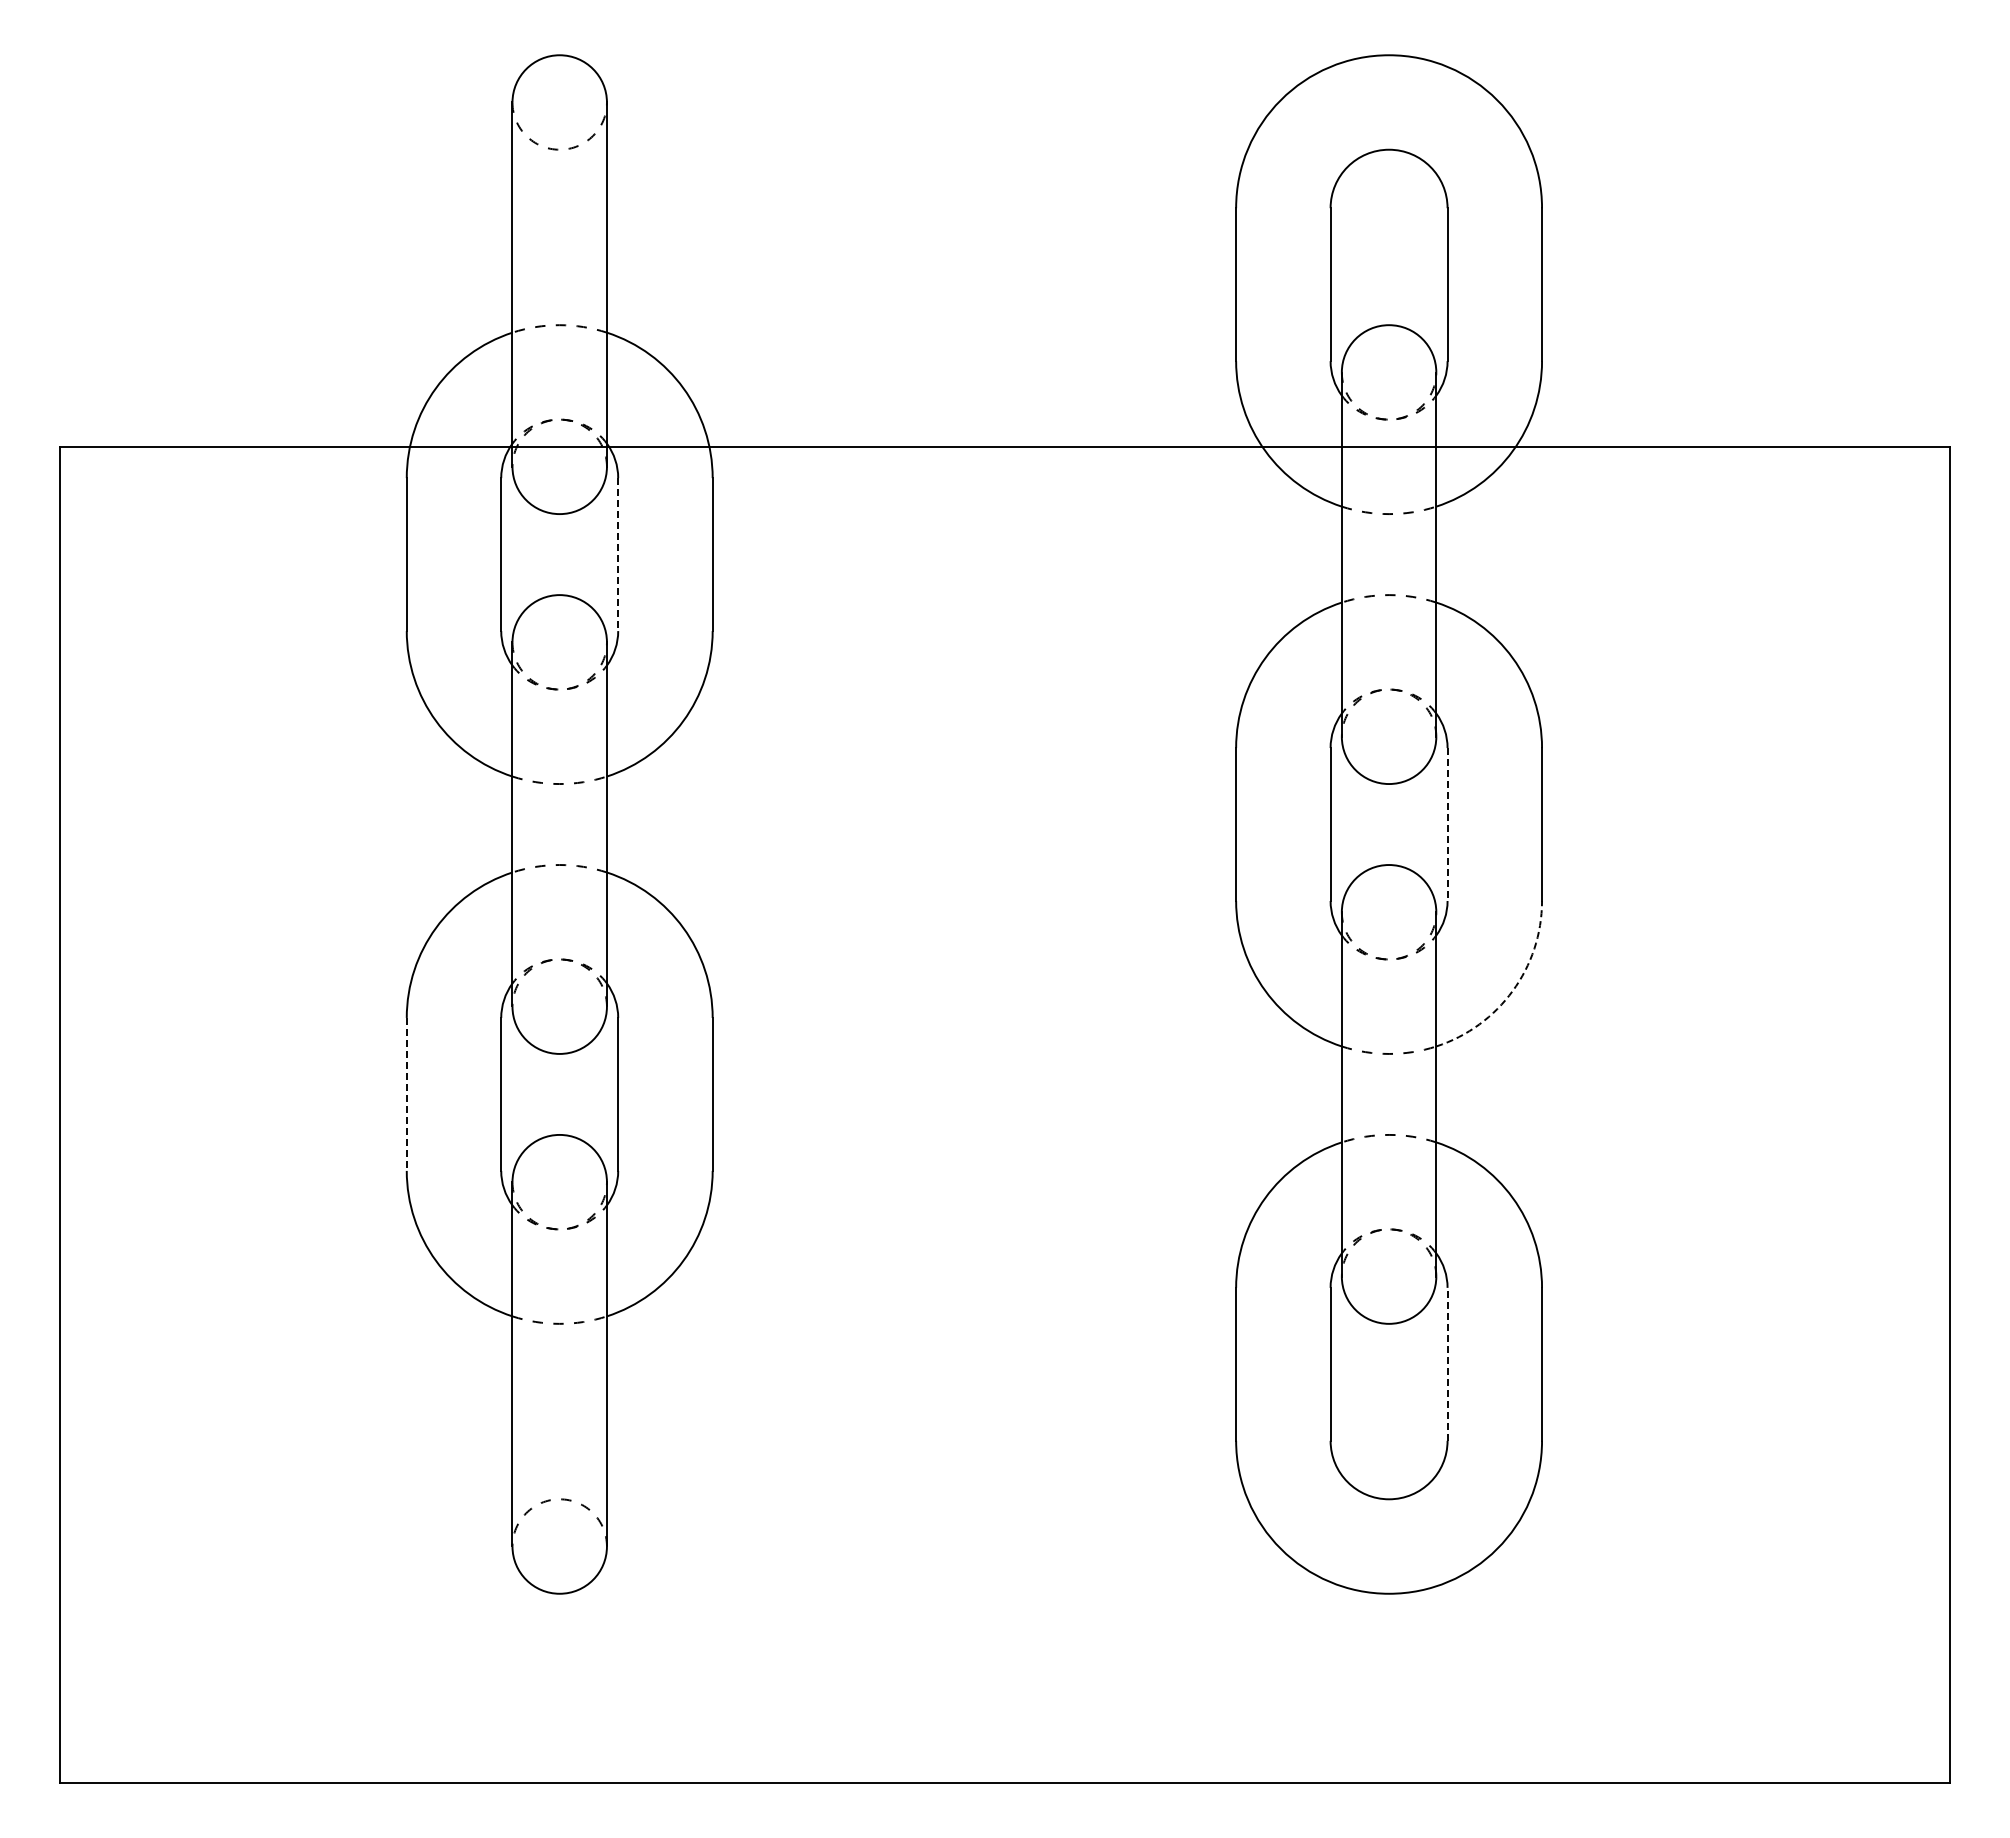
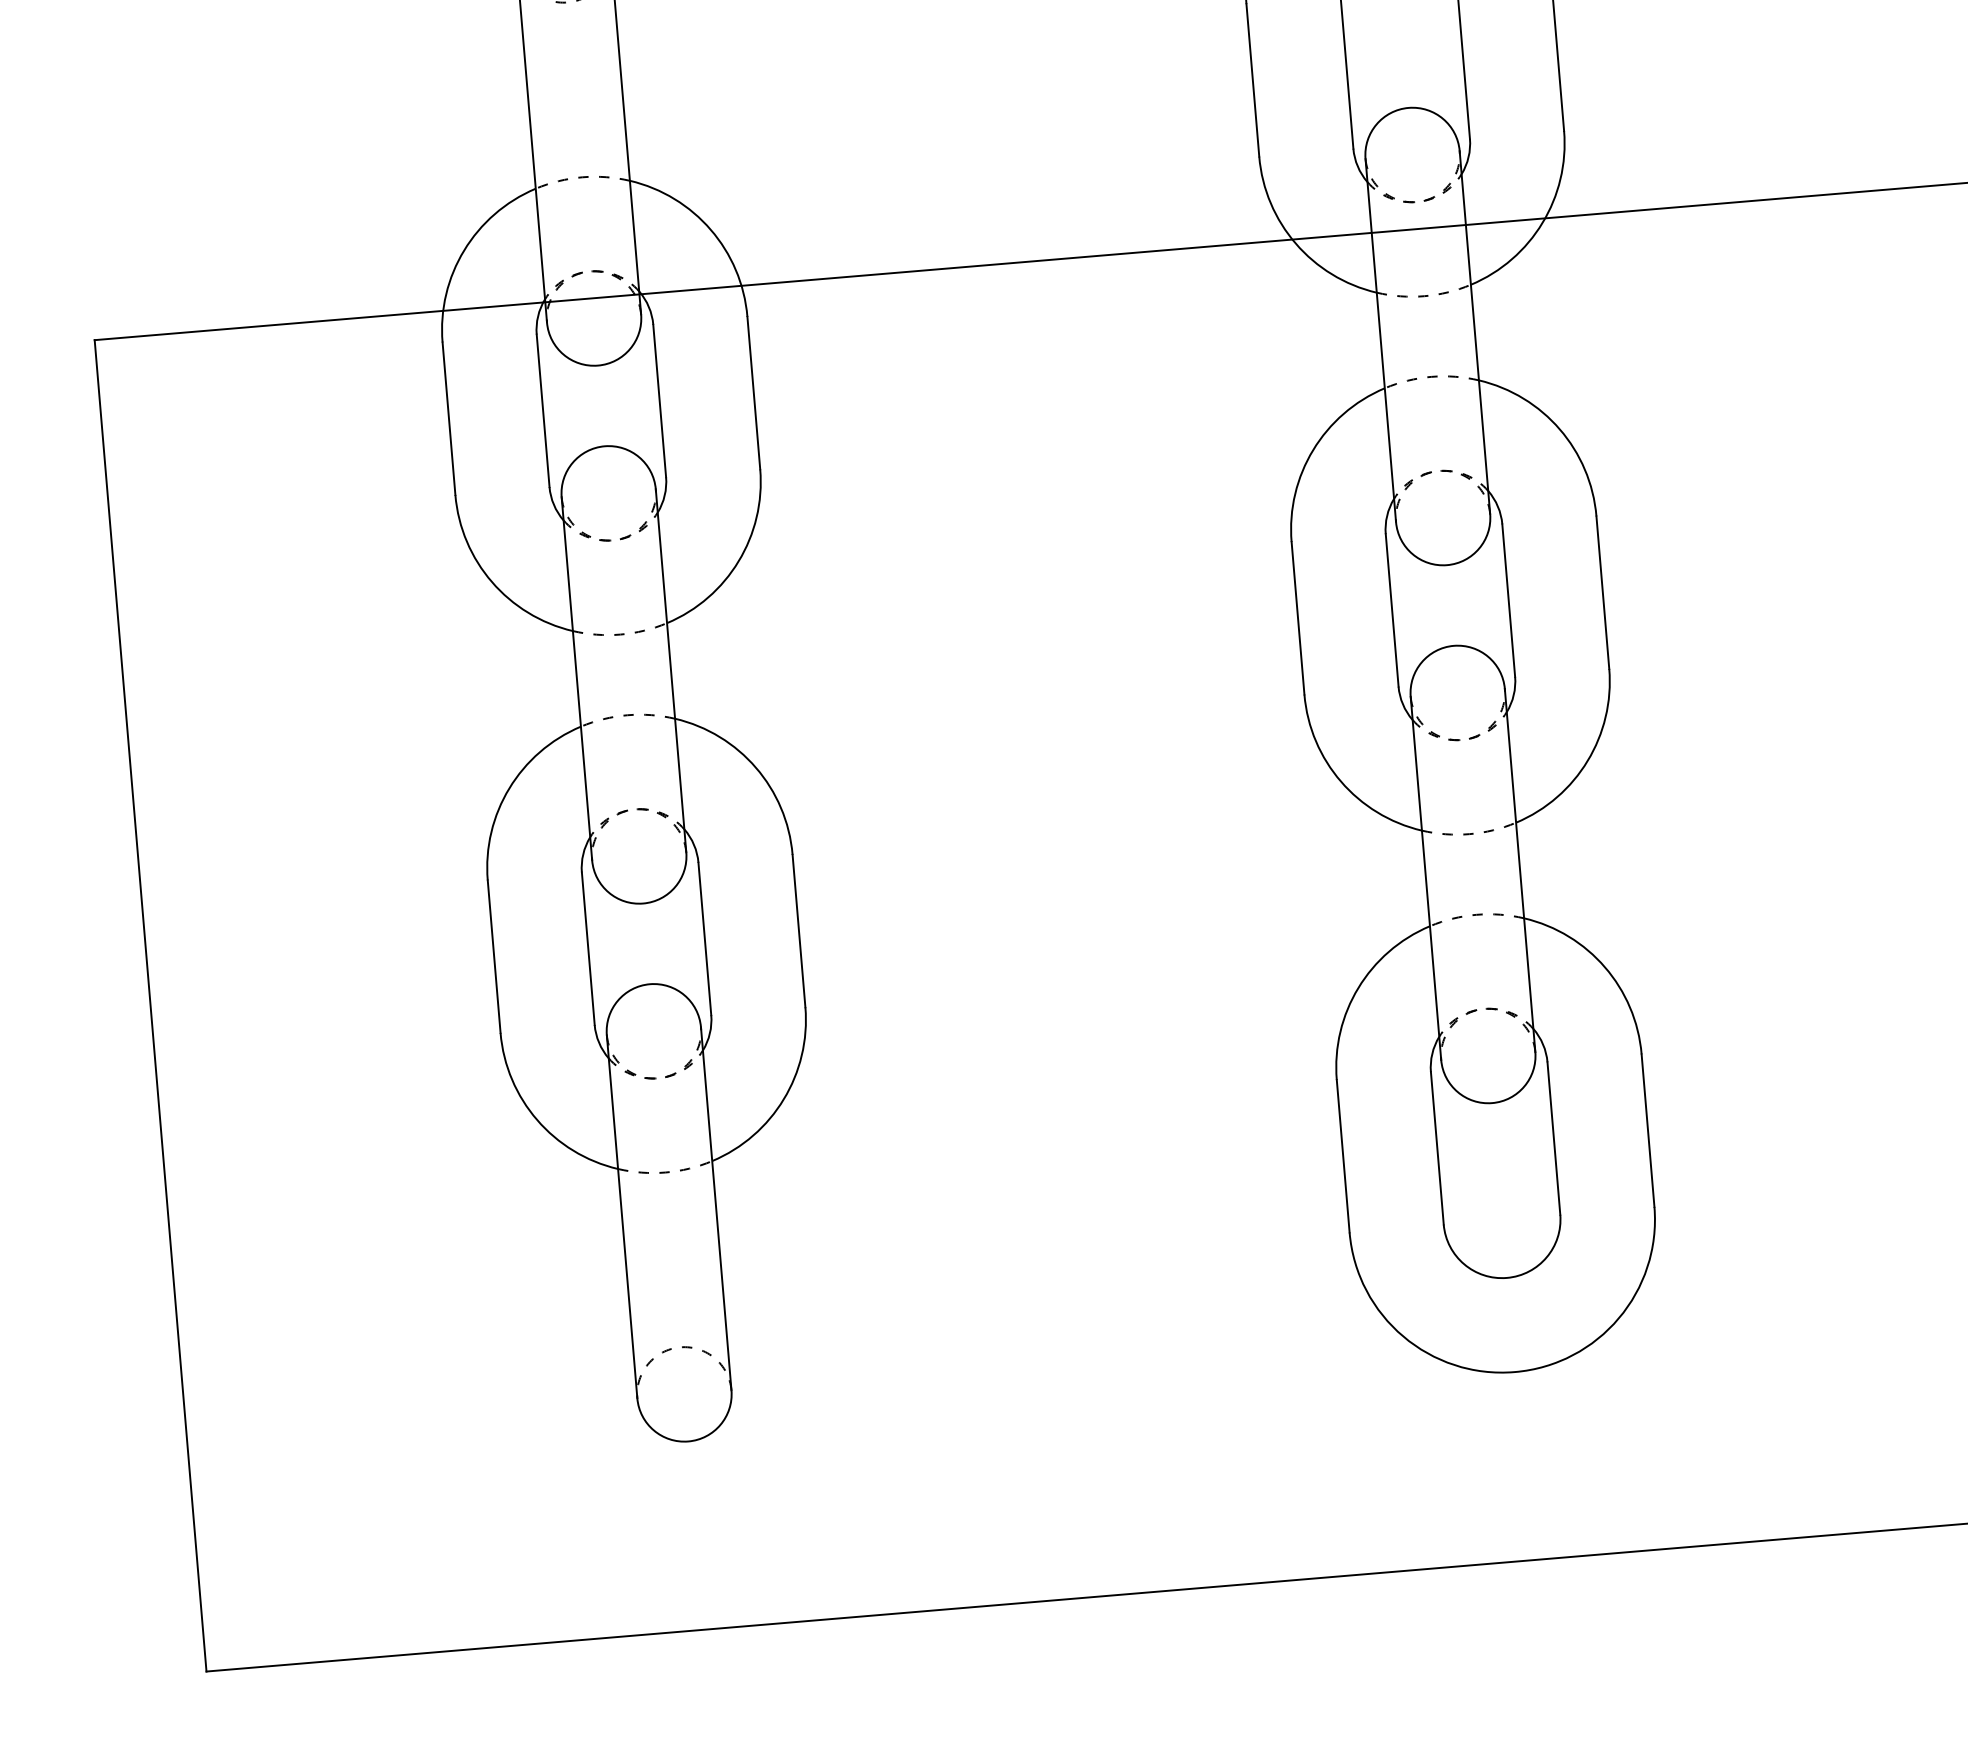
line: (618, 555) -> (660, 401), dashed -> solid
line: (1447, 825) -> (1508, 601), dashed -> solid
arc: (1512, 990) -> (1587, 760), dashed -> solid
line: (406, 1094) -> (493, 956), dashed -> solid
line: (1447, 1363) -> (1553, 1137), dashed -> solid

